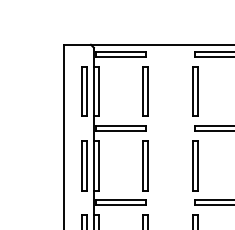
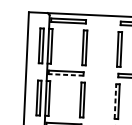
line: (121, 131) -> (66, 75), solid -> dashed
line: (192, 165) -> (115, 101), solid -> dashed

